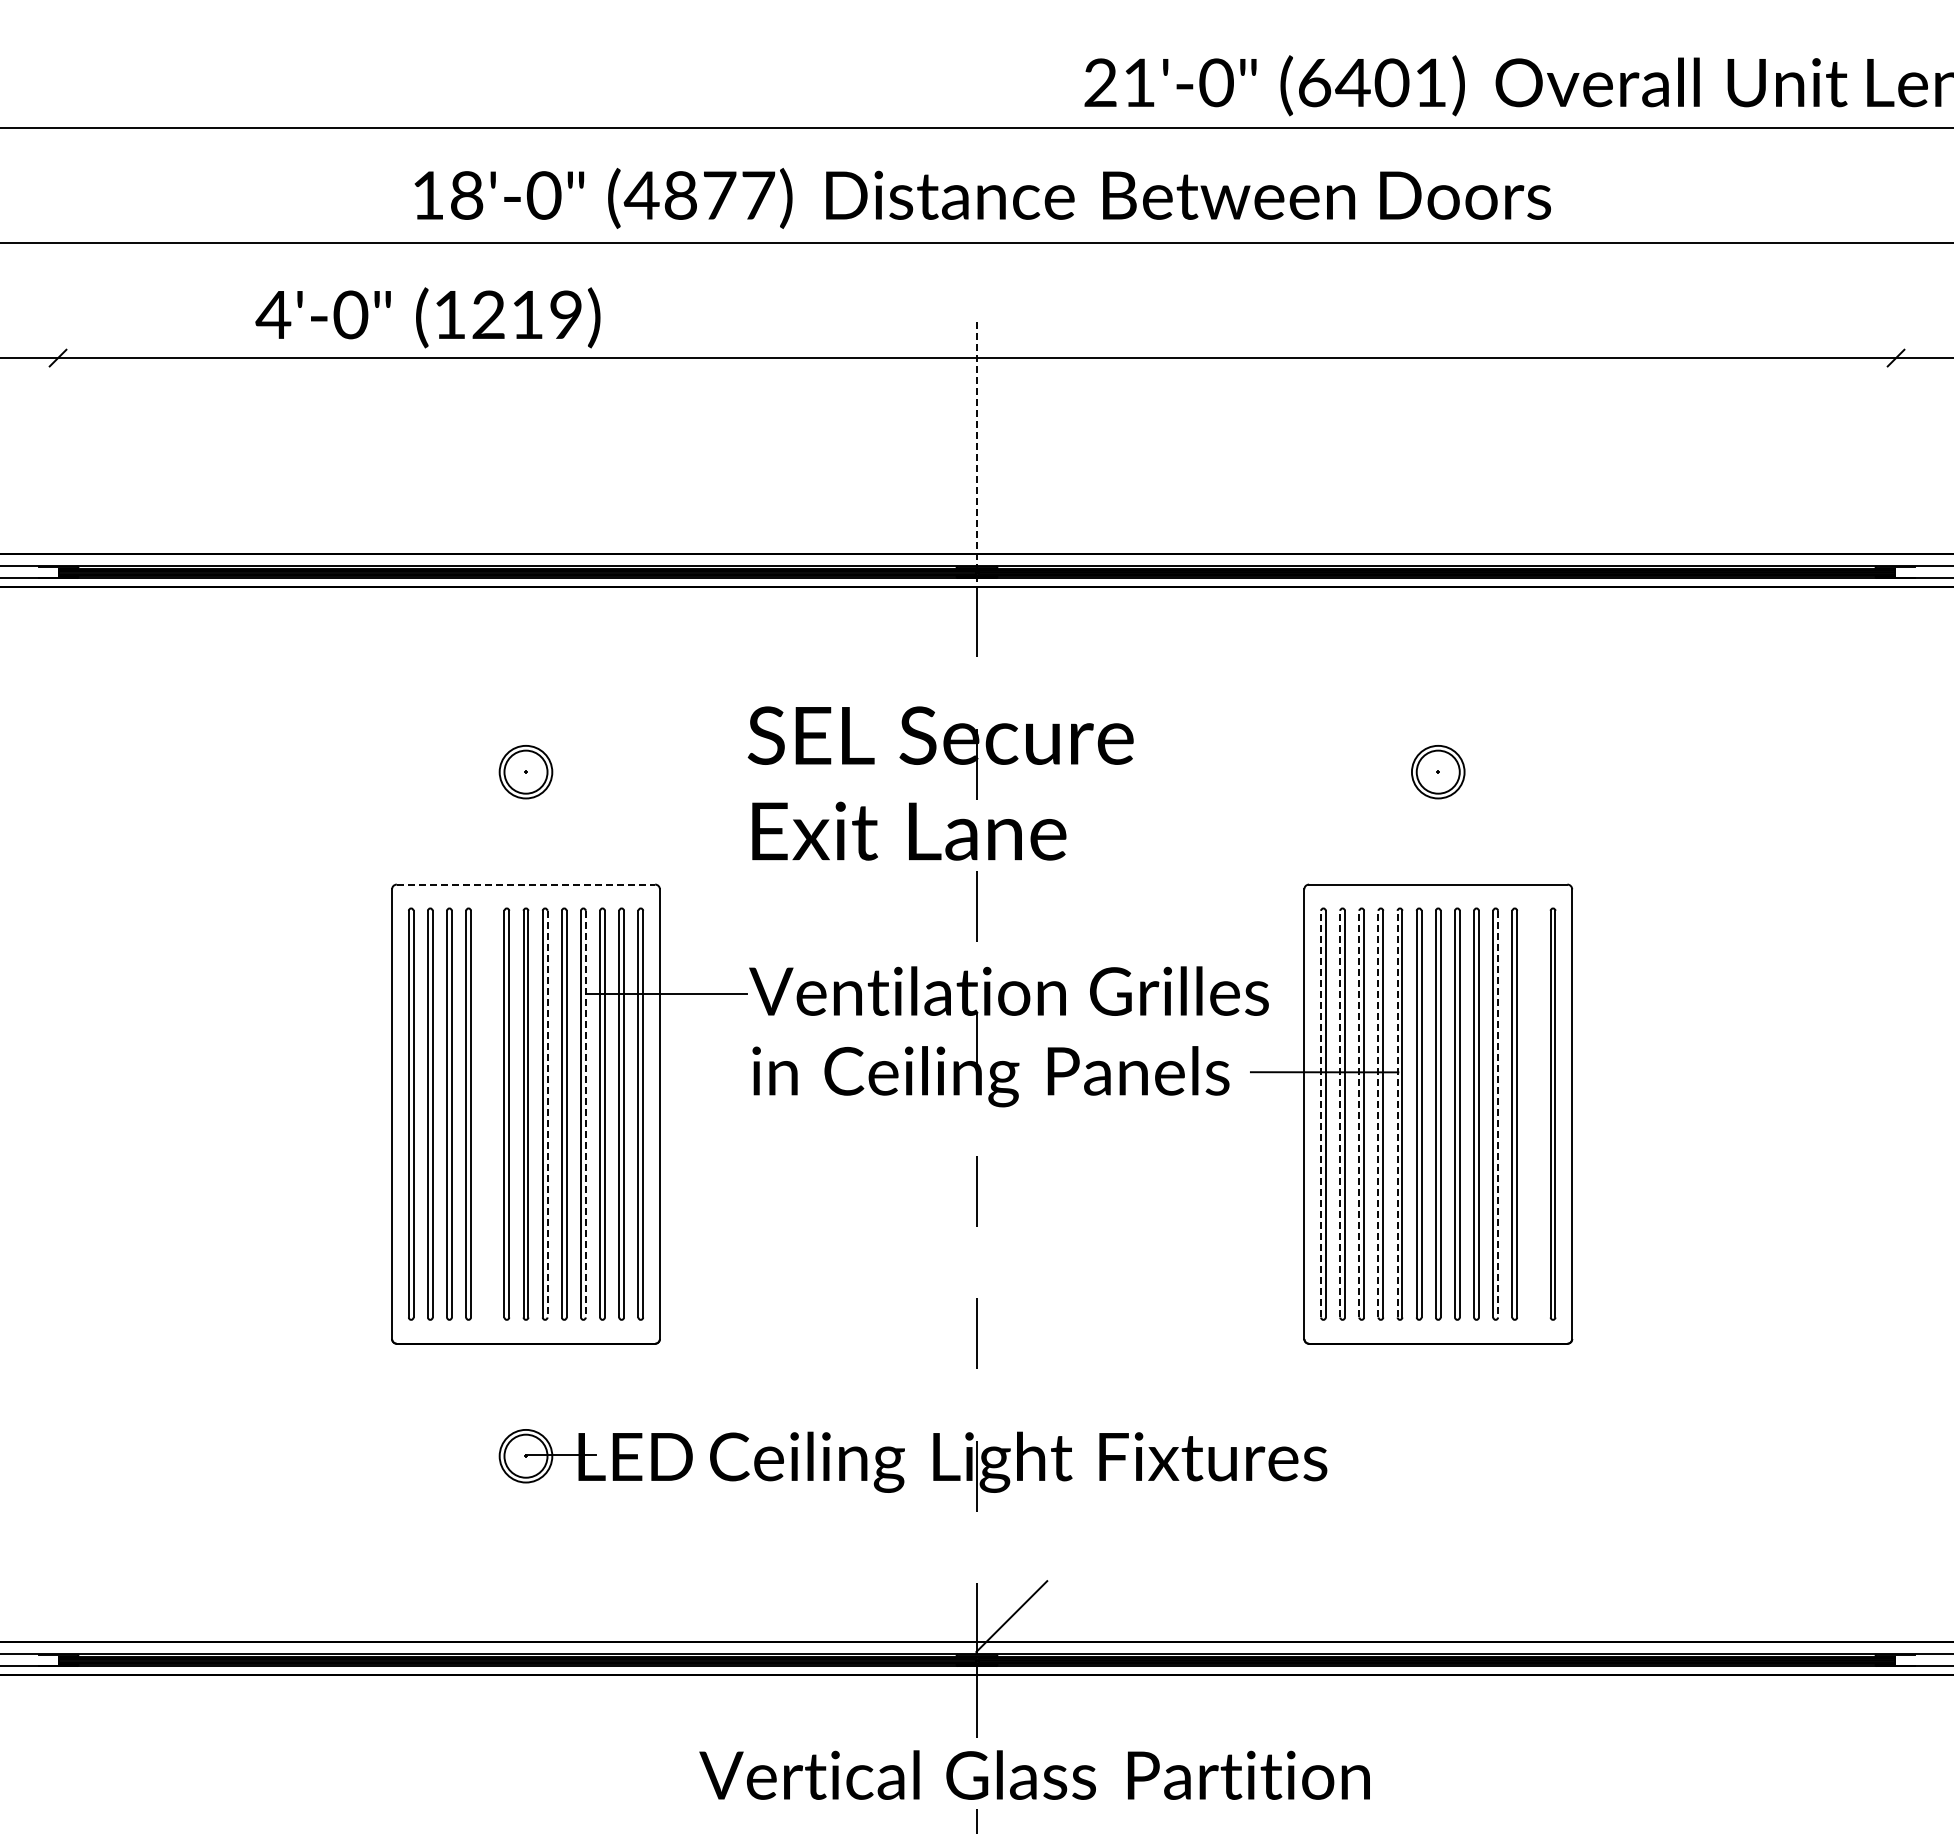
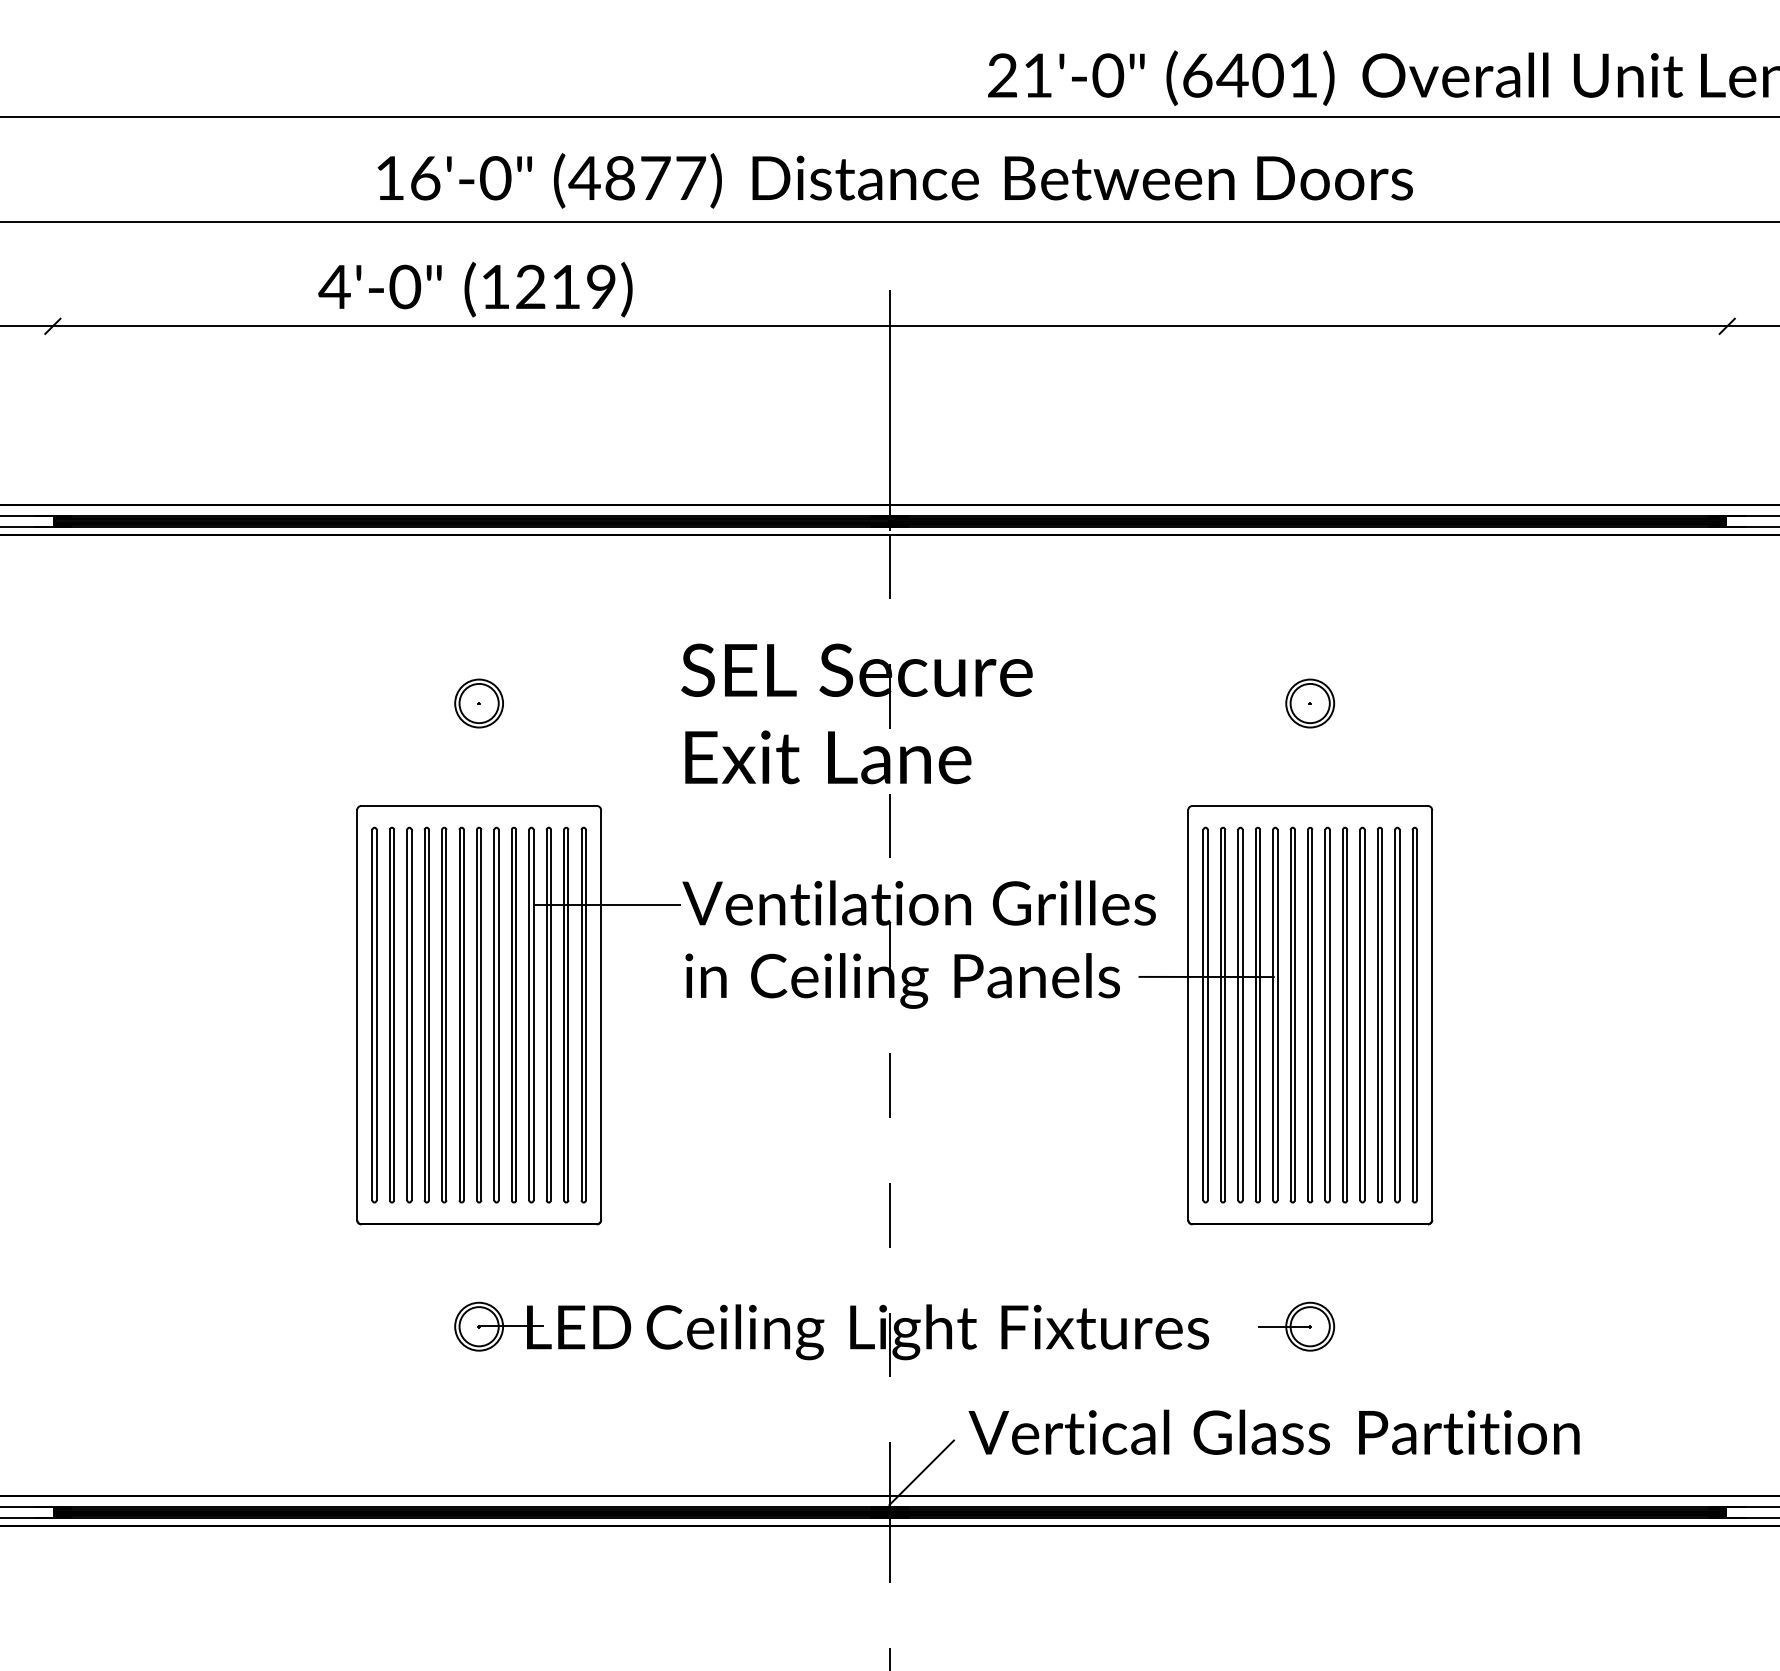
text: (467, 195) -> (425, 178), 18'-0" -> 16'-0"
text: (427, 317) -> (475, 289), moved
line: (977, 450) -> (890, 410), dashed -> solid
line: (526, 884) -> (479, 805), dashed -> solid
part: (487, 1113) -> (444, 1014), added
line: (1321, 1113) -> (1203, 1014), dashed -> solid
line: (1340, 1113) -> (1221, 1014), dashed -> solid
line: (1359, 1113) -> (1238, 1014), dashed -> solid
line: (1378, 1113) -> (1255, 1014), dashed -> solid
line: (1397, 1113) -> (1273, 1014), dashed -> solid
part: (1533, 1113) -> (1396, 1014), added
line: (547, 1114) -> (498, 1015), dashed -> solid
line: (585, 1114) -> (533, 1015), dashed -> solid
line: (1498, 1114) -> (1365, 1015), dashed -> solid
part: (1423, 1456) -> (1296, 1326), added
text: (1034, 1774) -> (1273, 1431), moved

